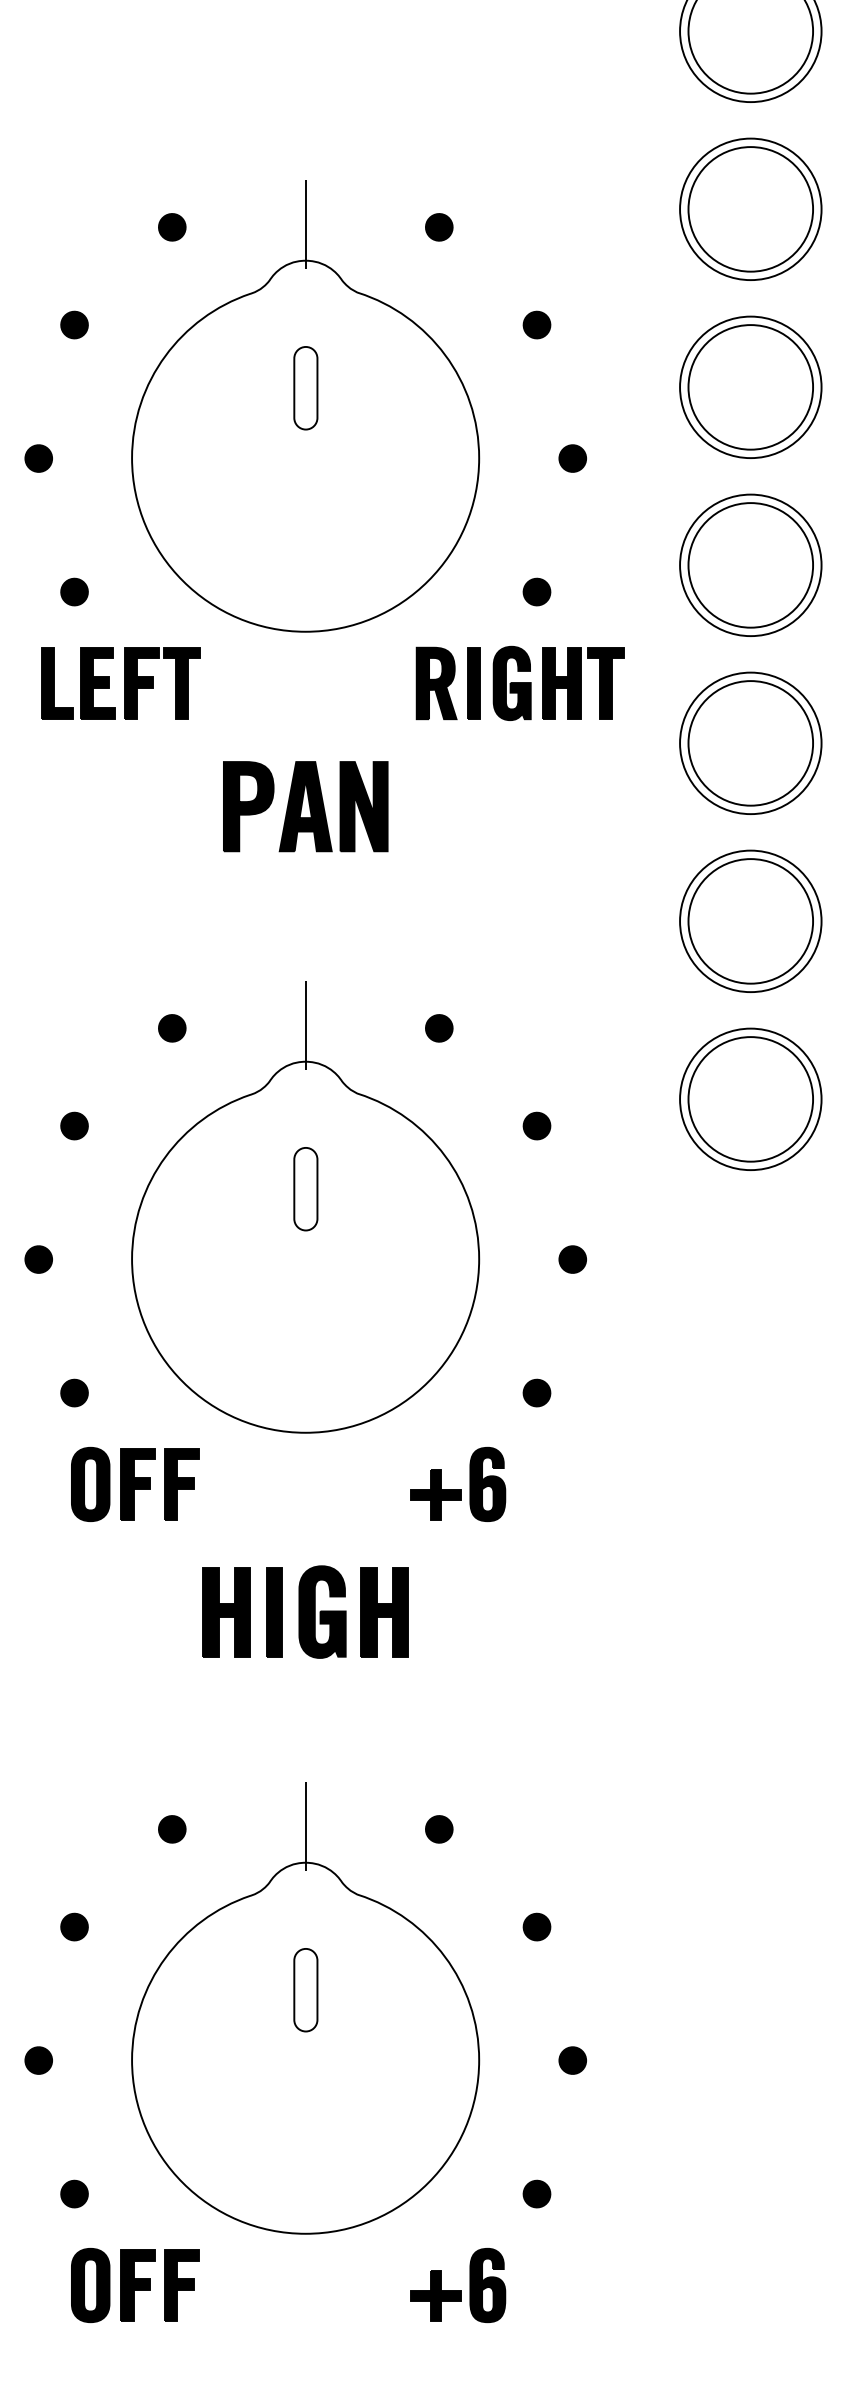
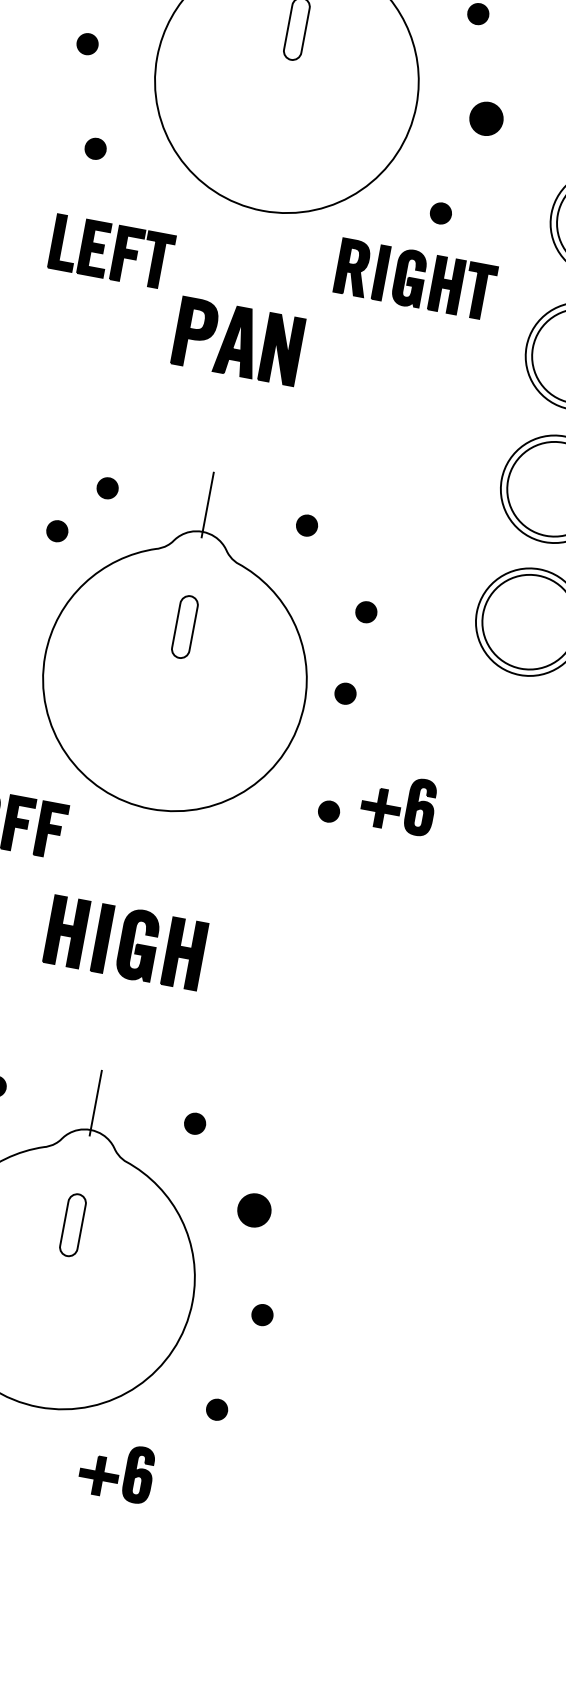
part: (572, 458) -> (486, 118), size x1.6
part: (120, 683) -> (111, 251), moved
part: (74, 1125) -> (57, 530), moved
part: (572, 1259) -> (345, 693), moved
part: (458, 1483) -> (399, 802), moved
part: (536, 1926) -> (254, 1209), size x1.6
part: (458, 2285) -> (117, 1470), moved

